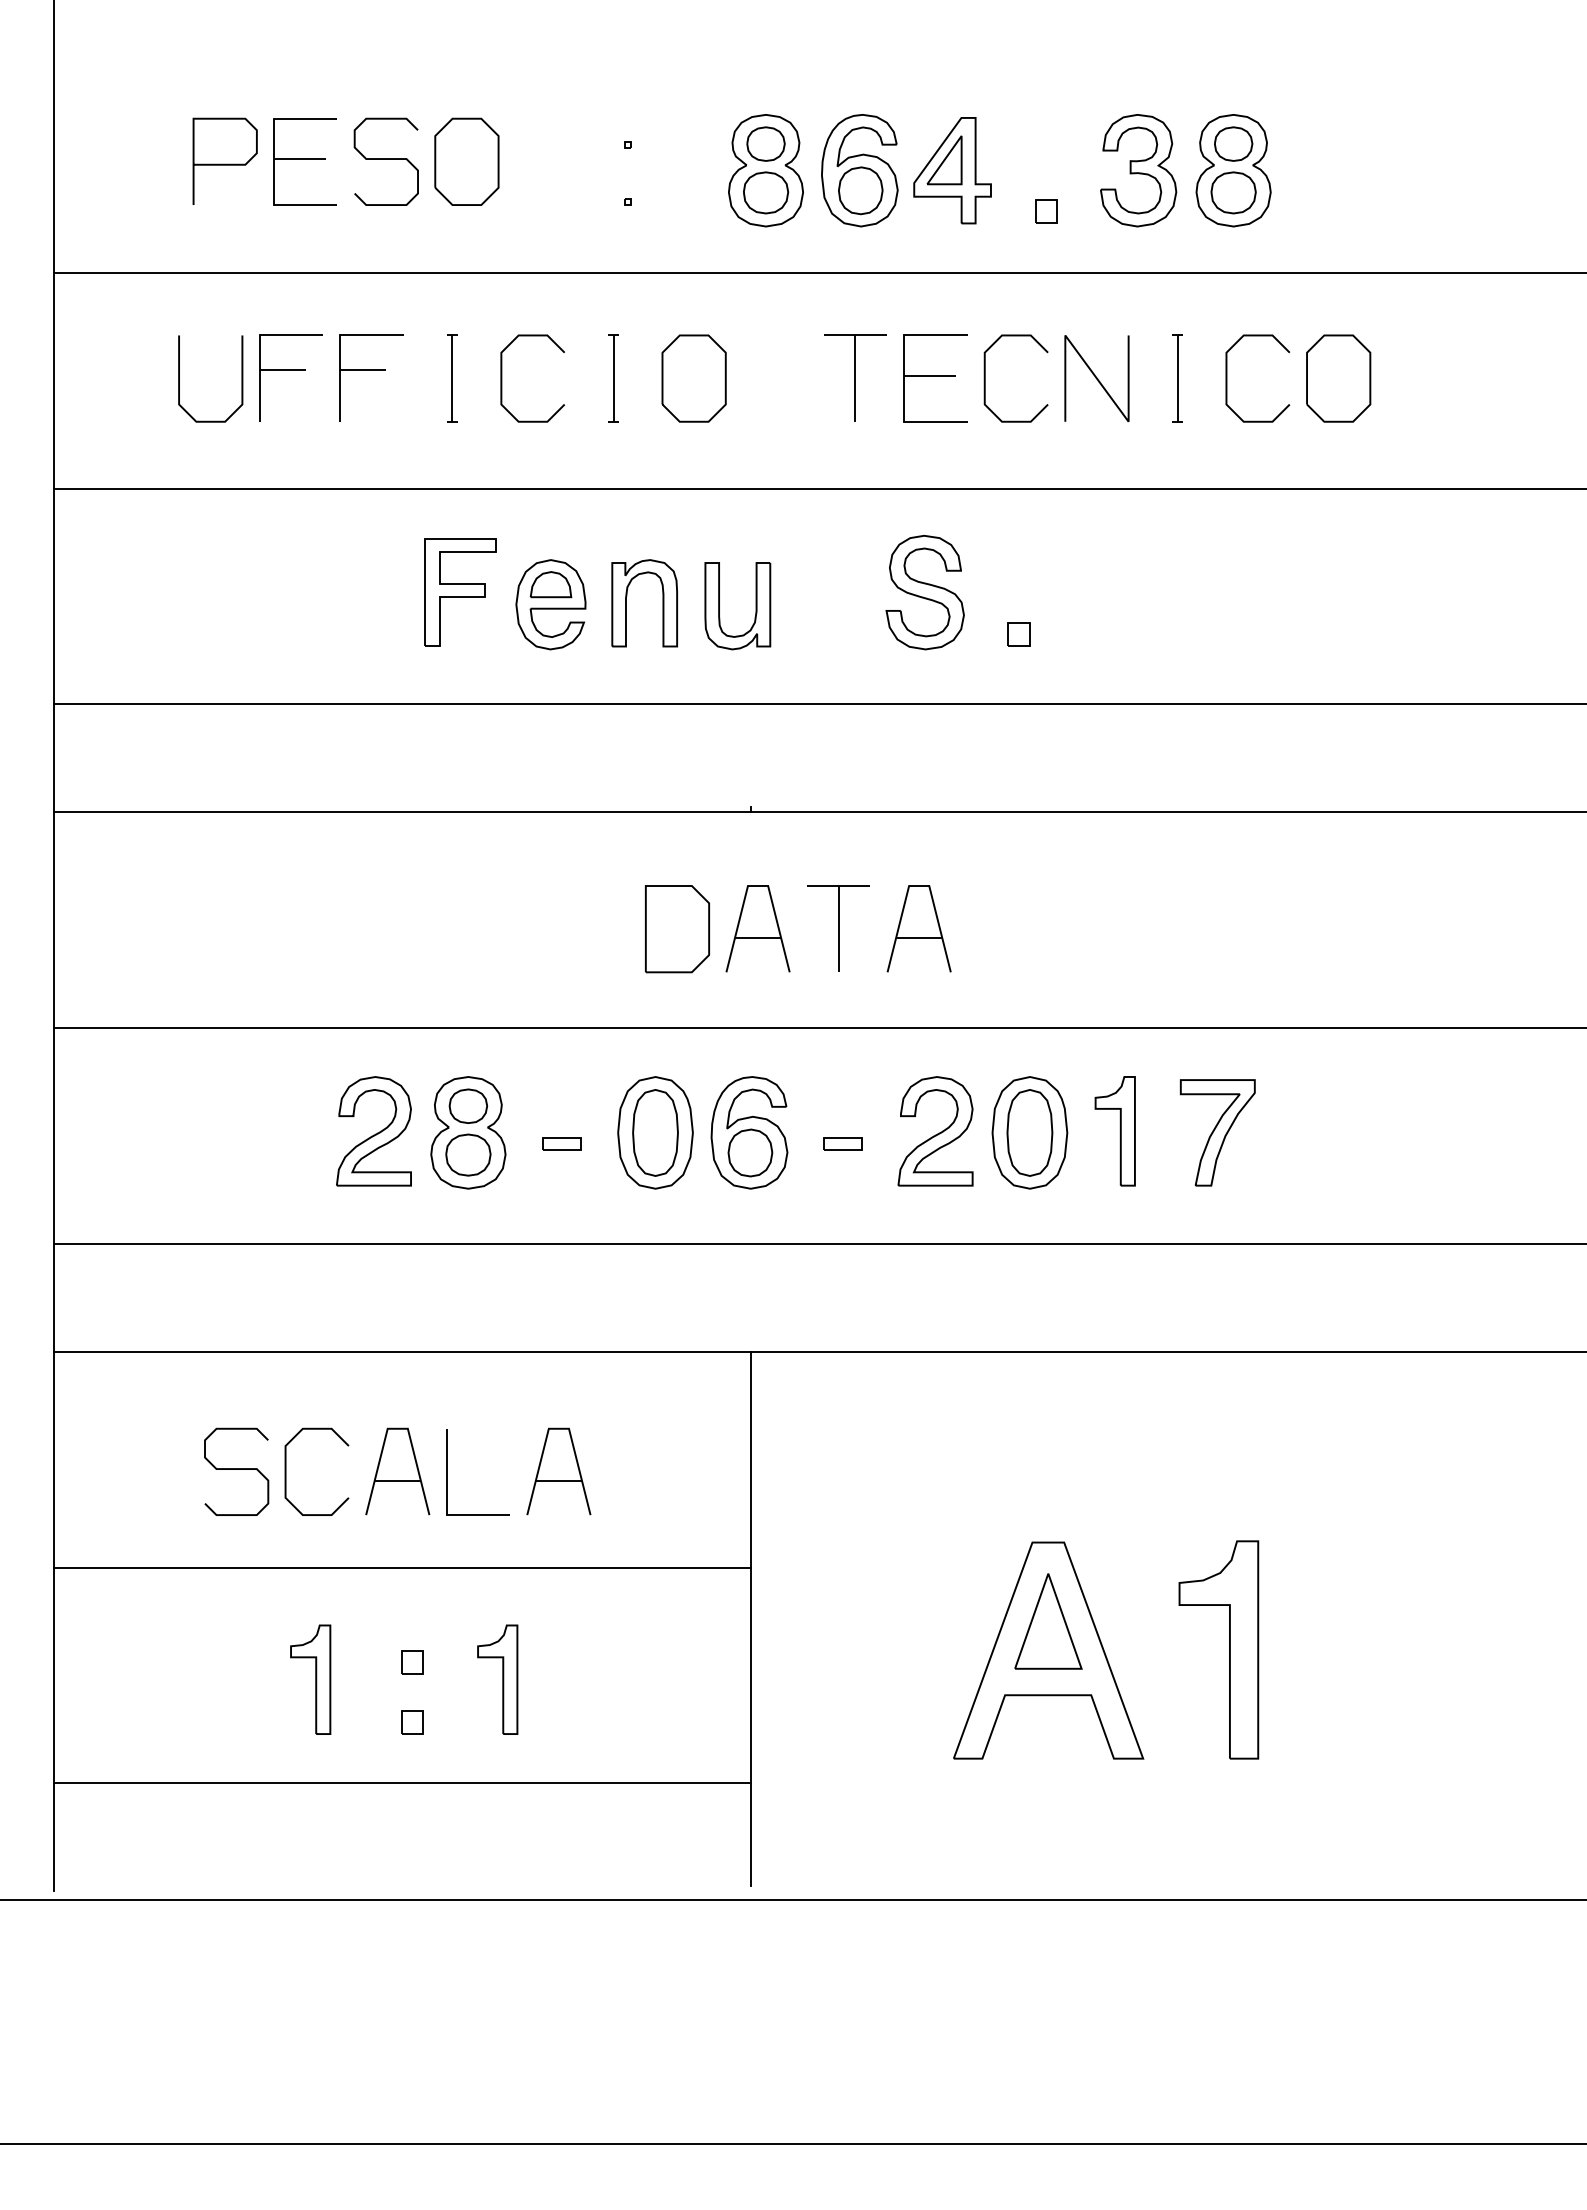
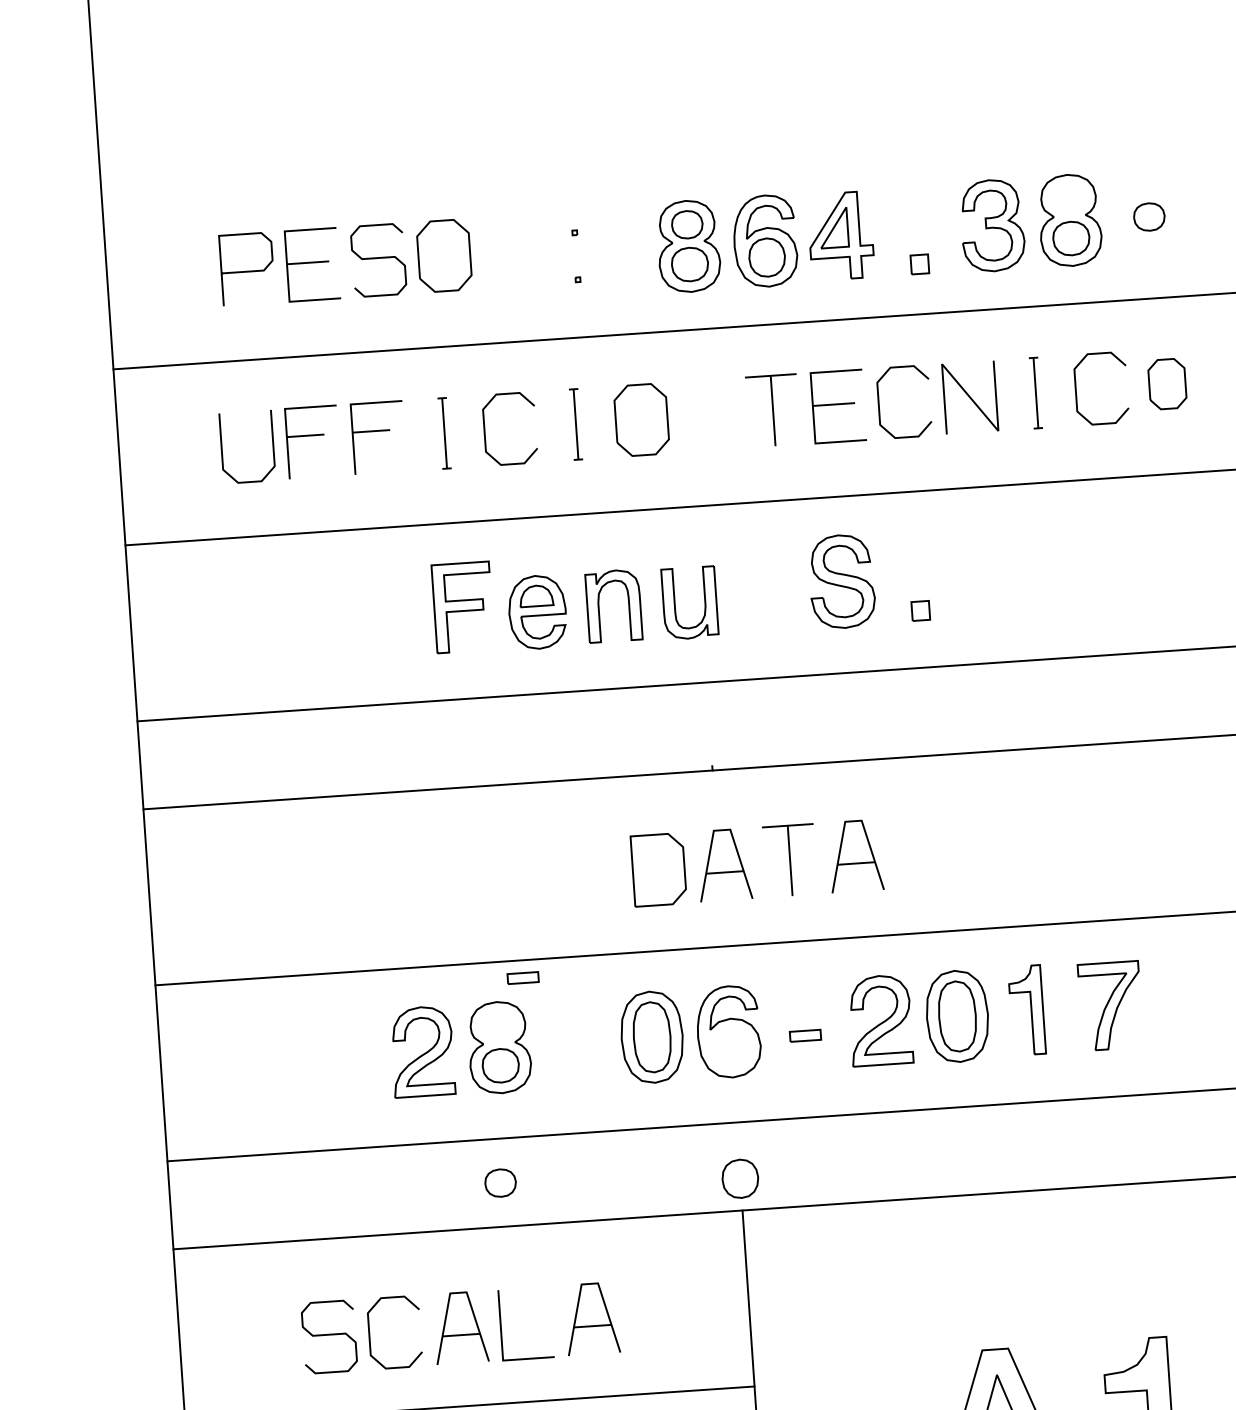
part: (1233, 143) -> (1149, 216), moved
part: (1338, 378) -> (1167, 384), size x0.7
part: (468, 1105) -> (500, 1182), moved
part: (561, 1143) -> (522, 977), moved
part: (750, 1152) -> (740, 1178), moved

